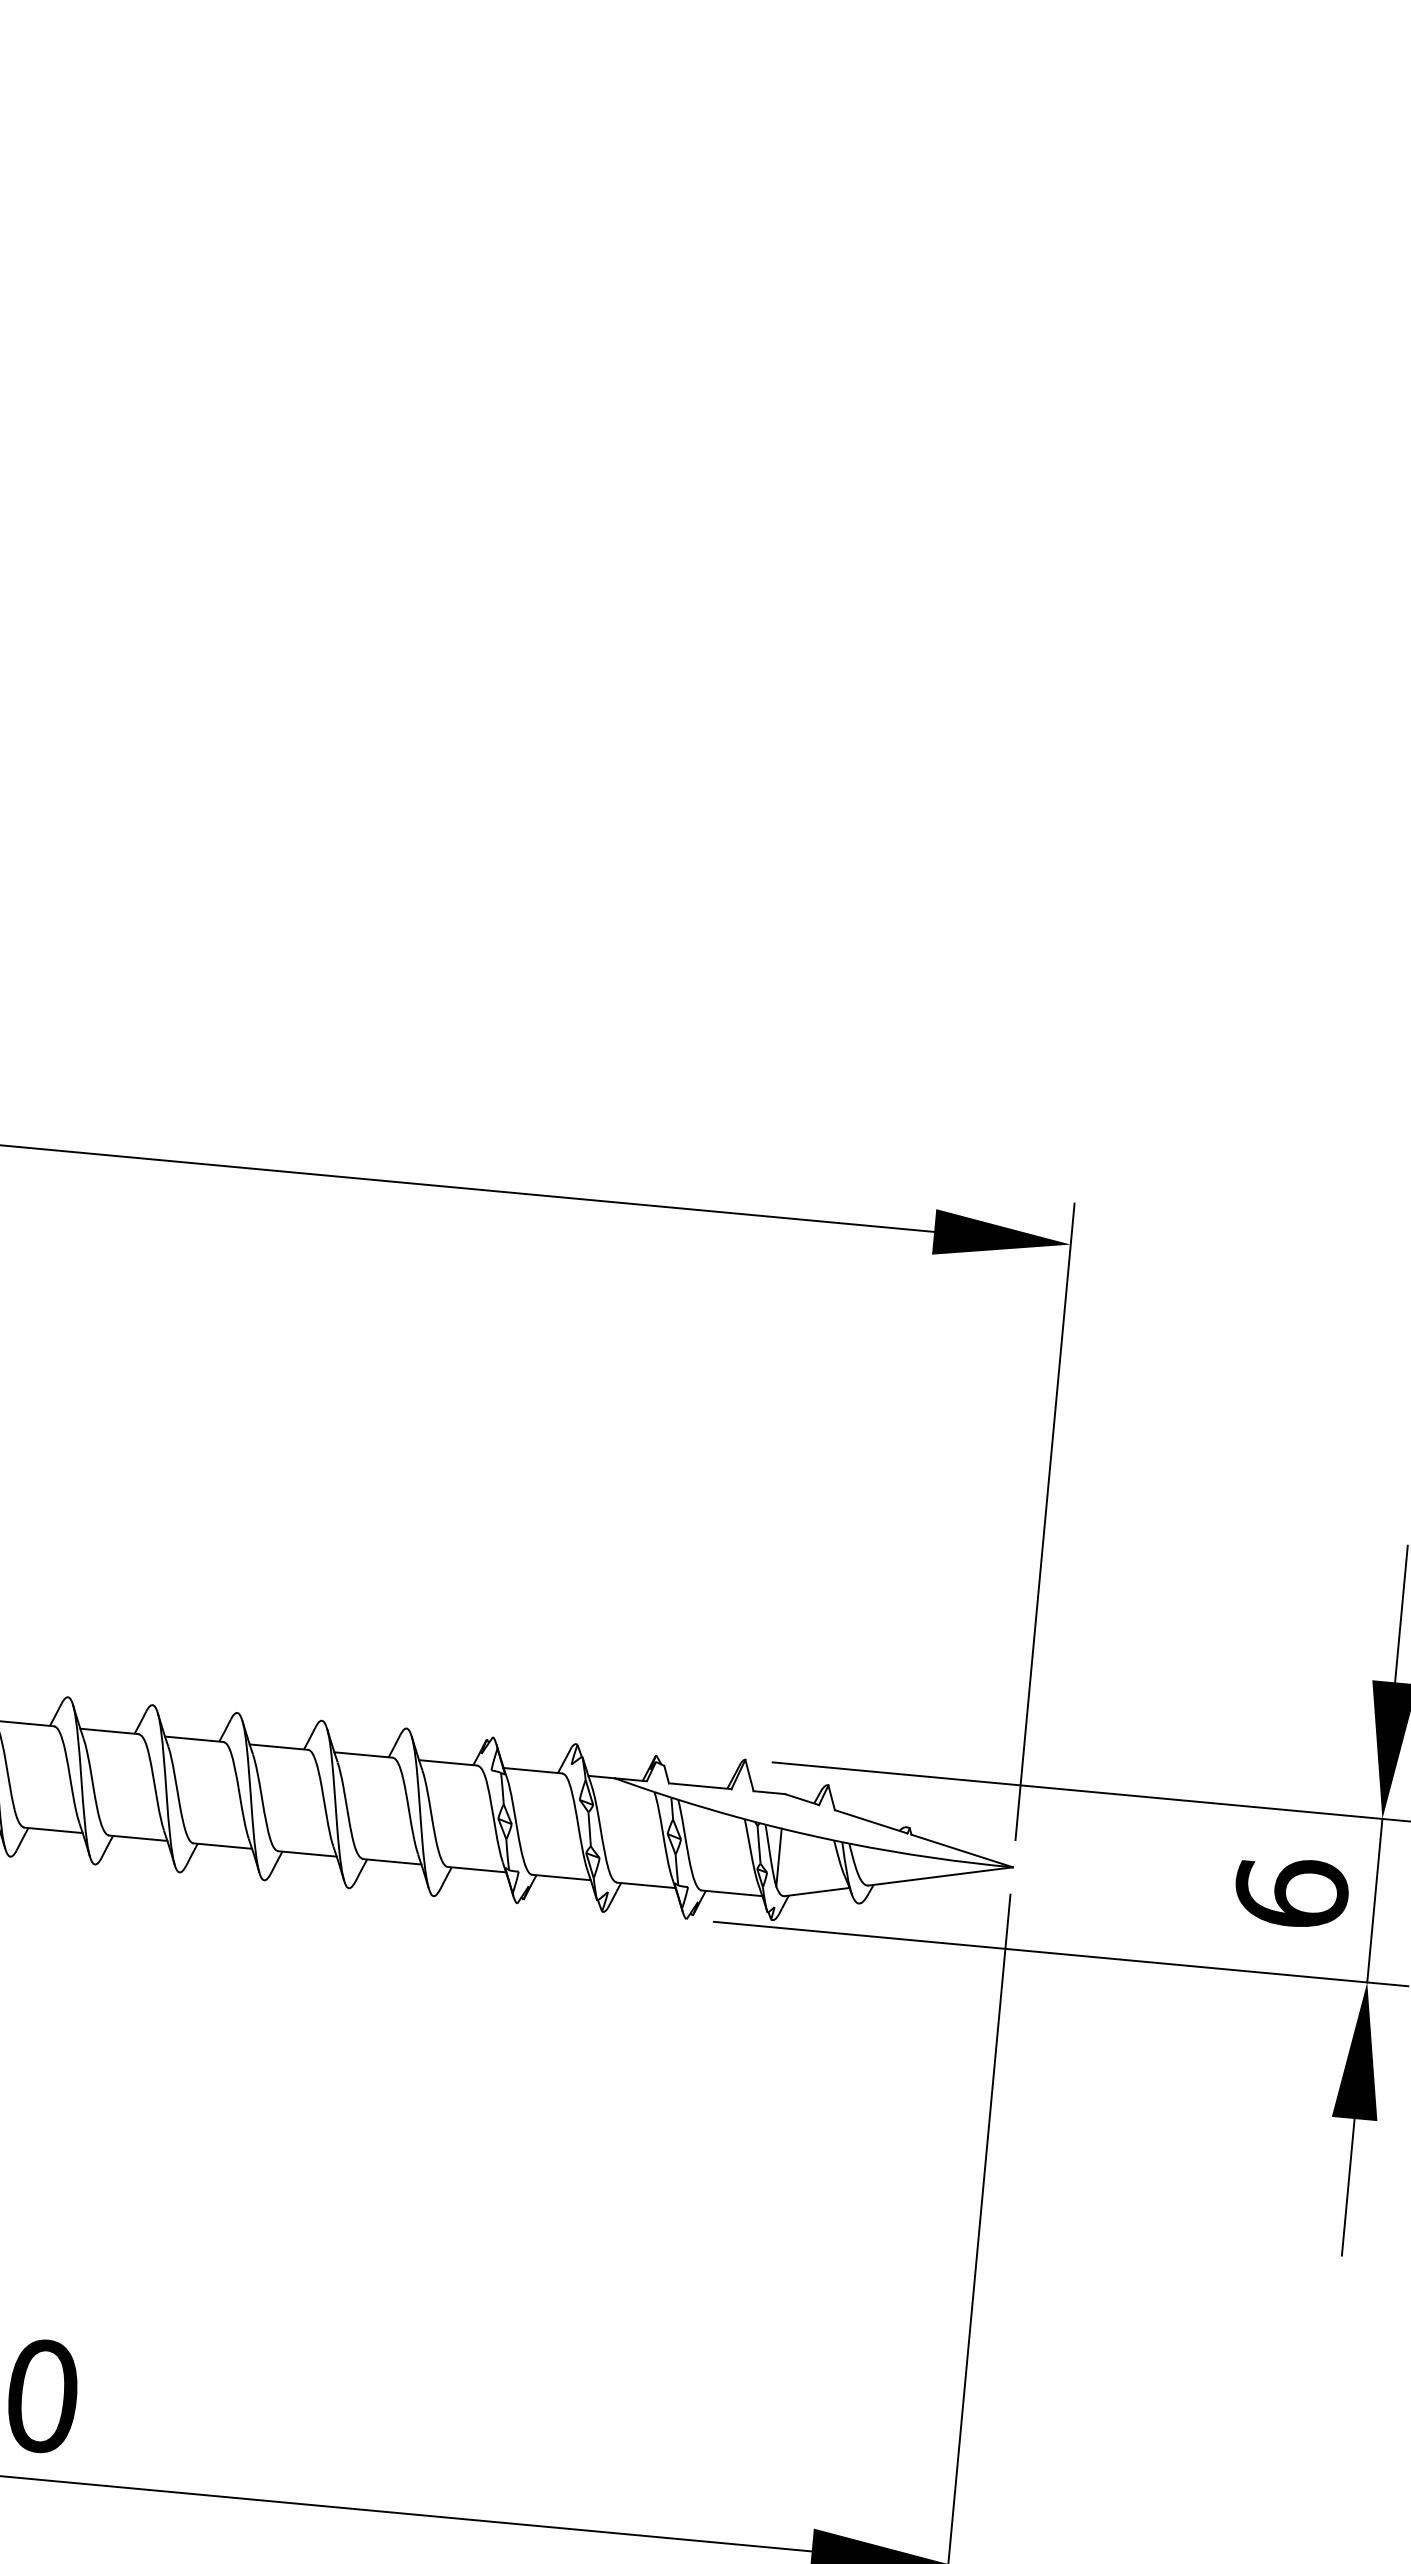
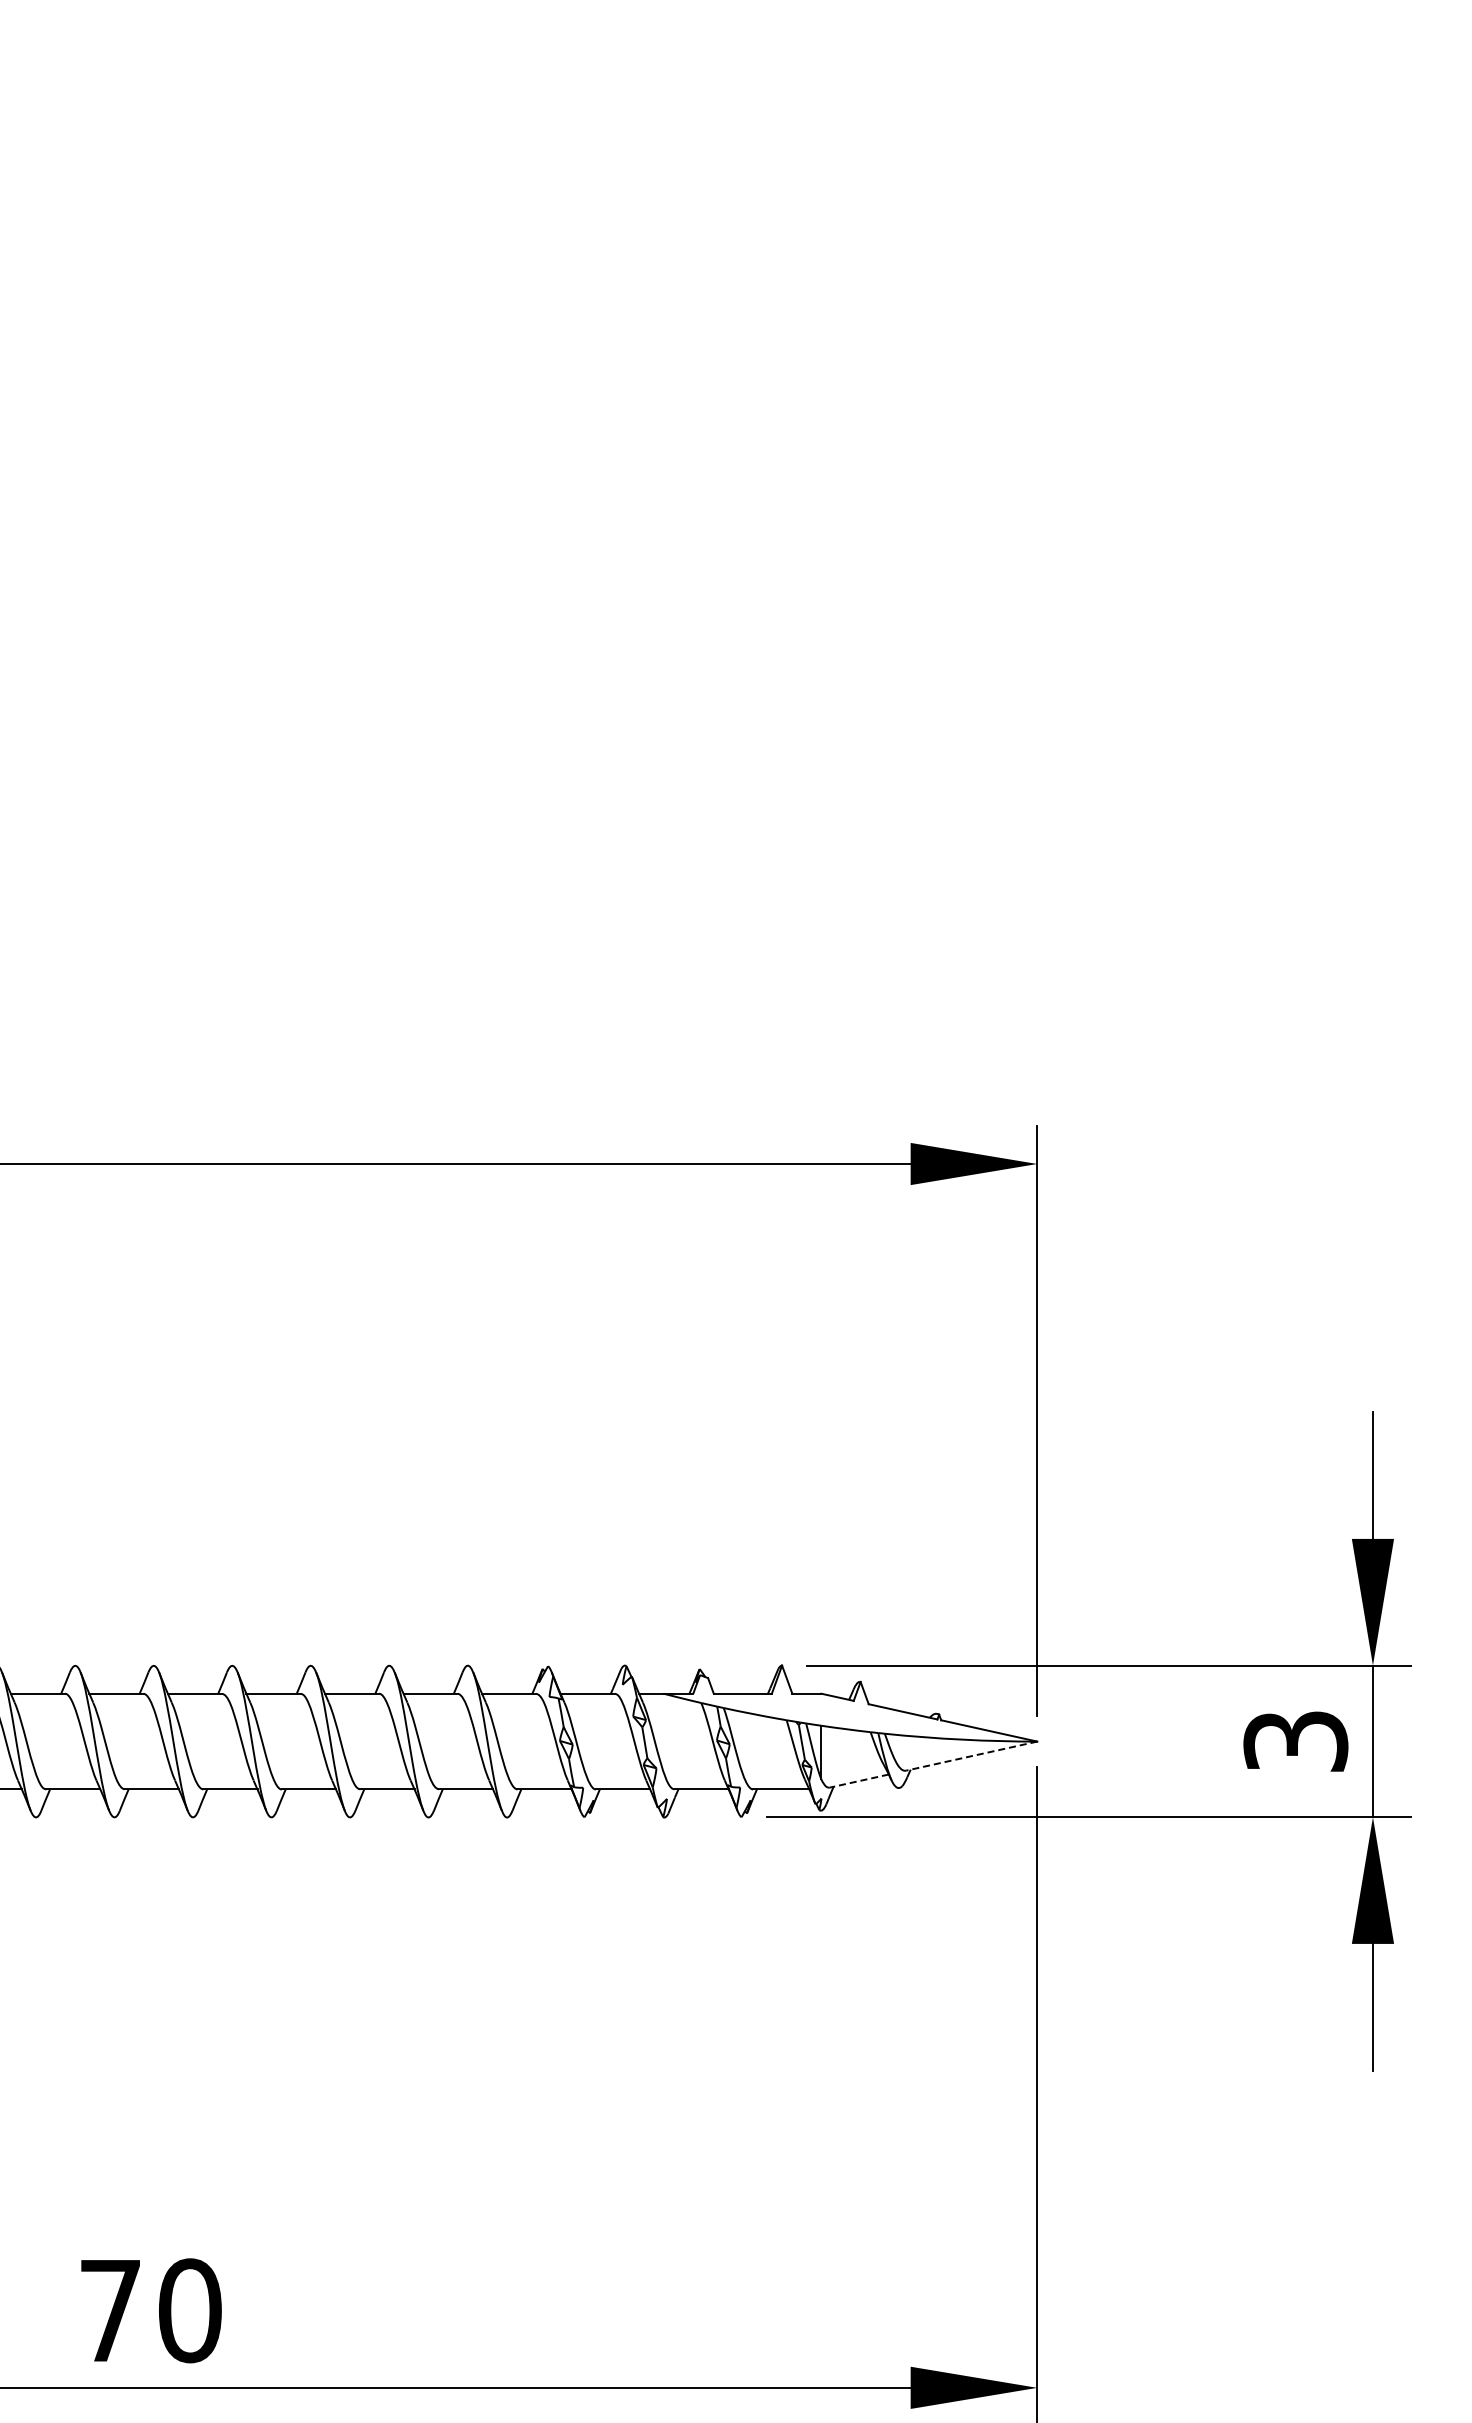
line: (940, 1876) -> (971, 1756), solid -> dashed
text: (1291, 1891) -> (1295, 1740), 6 -> 3
line: (816, 1892) -> (858, 1781), solid -> dashed

